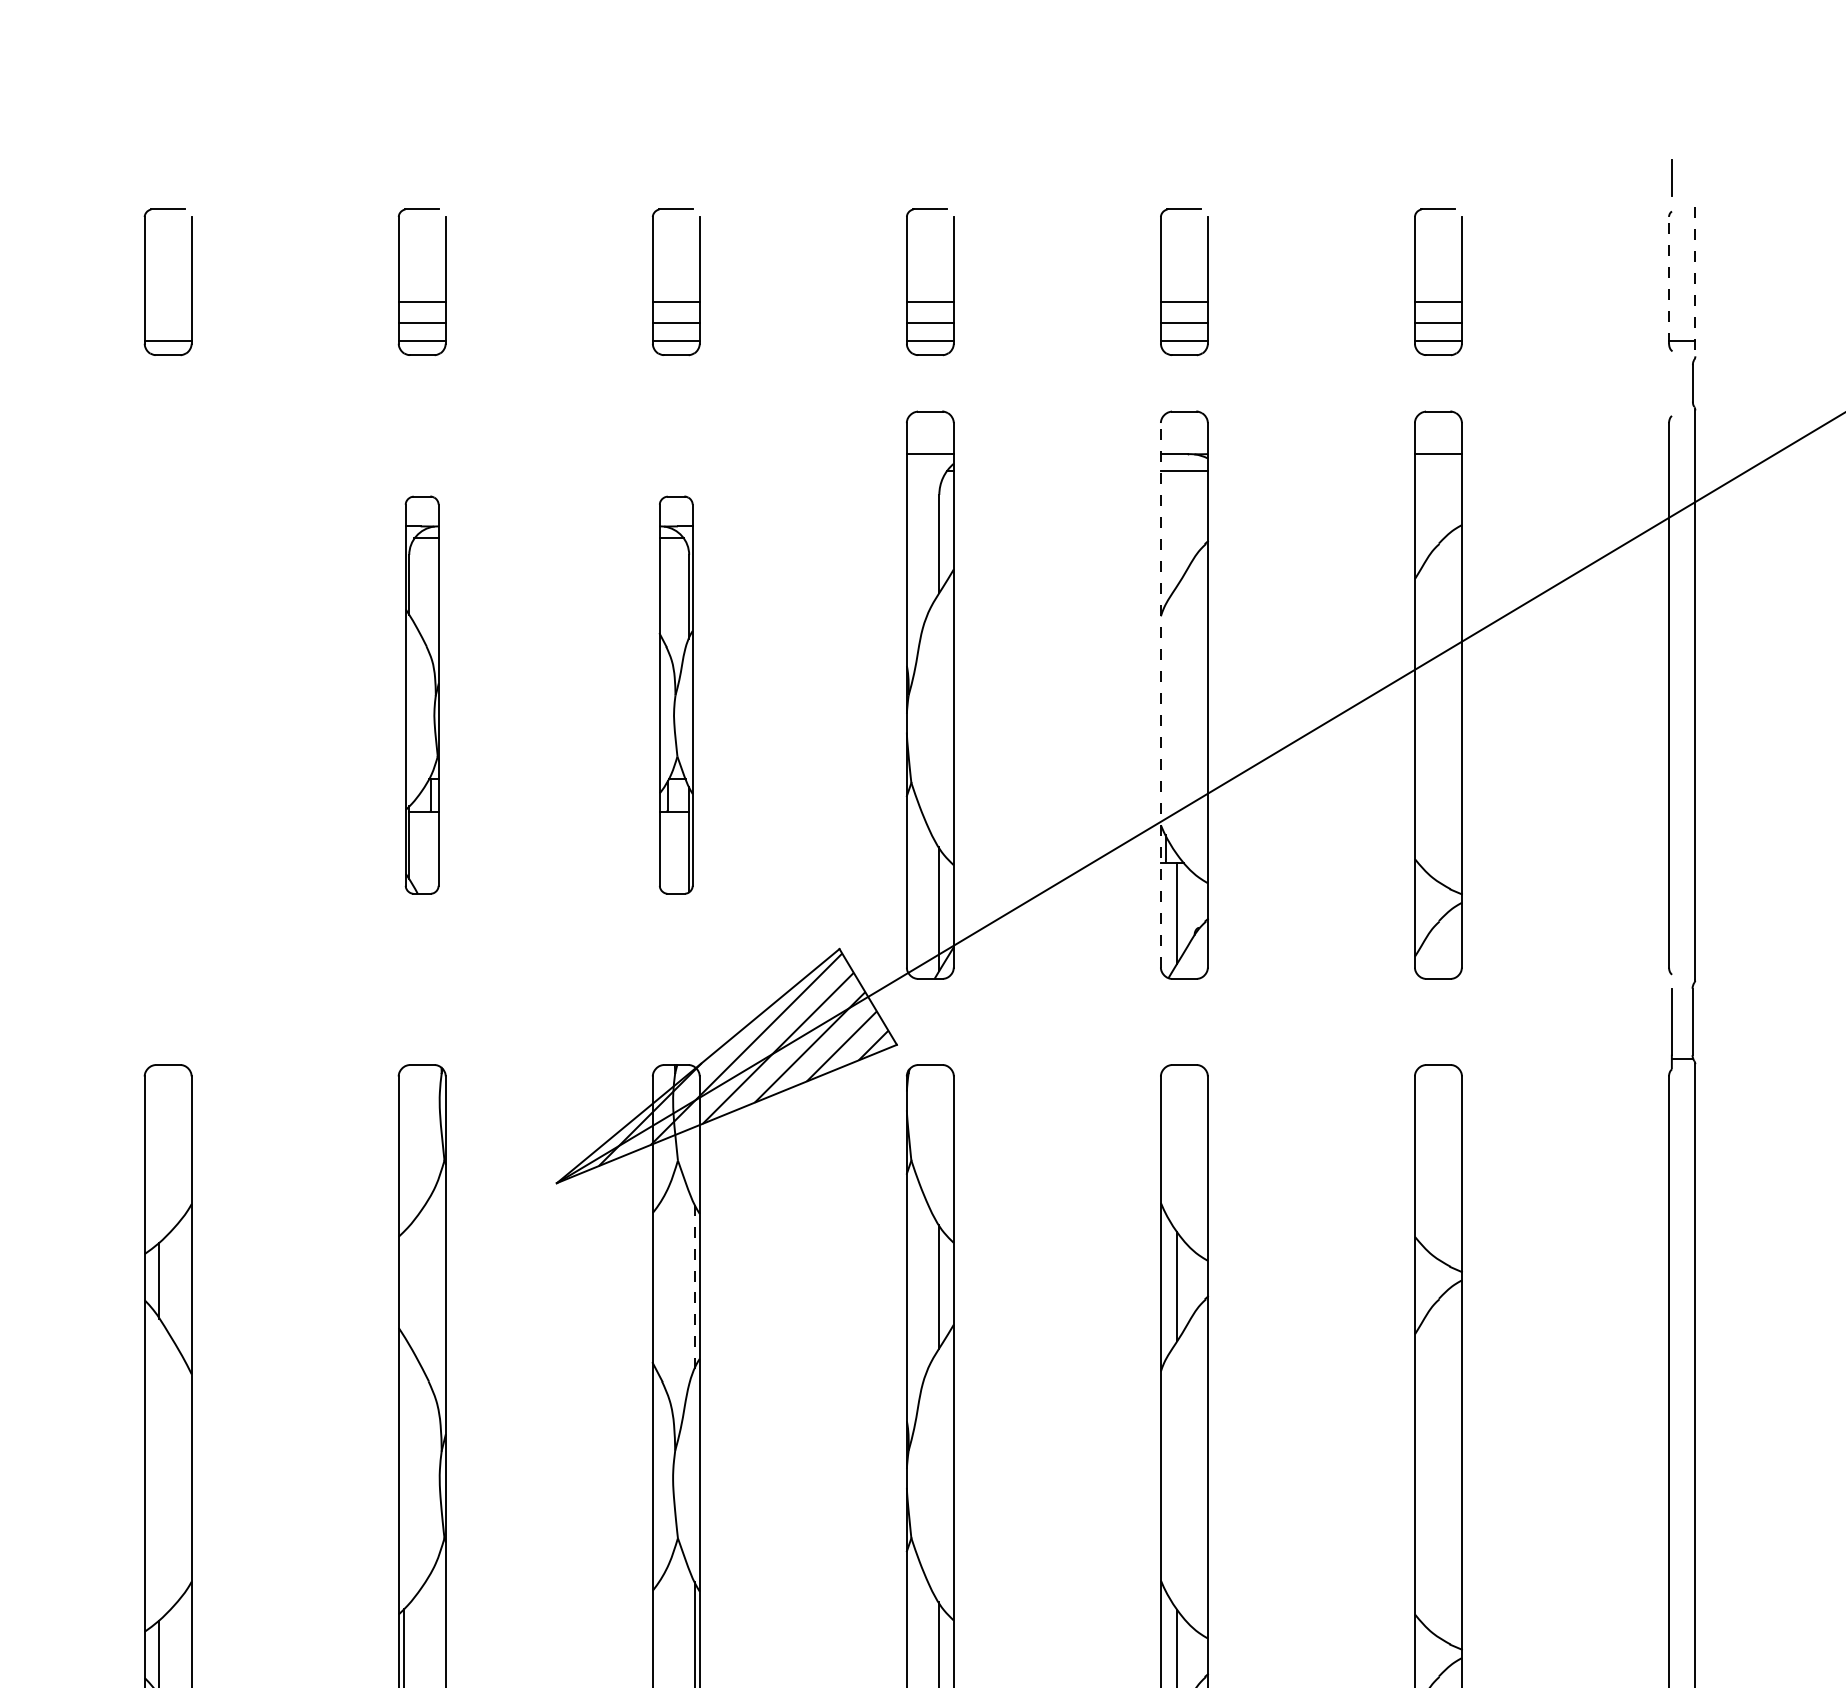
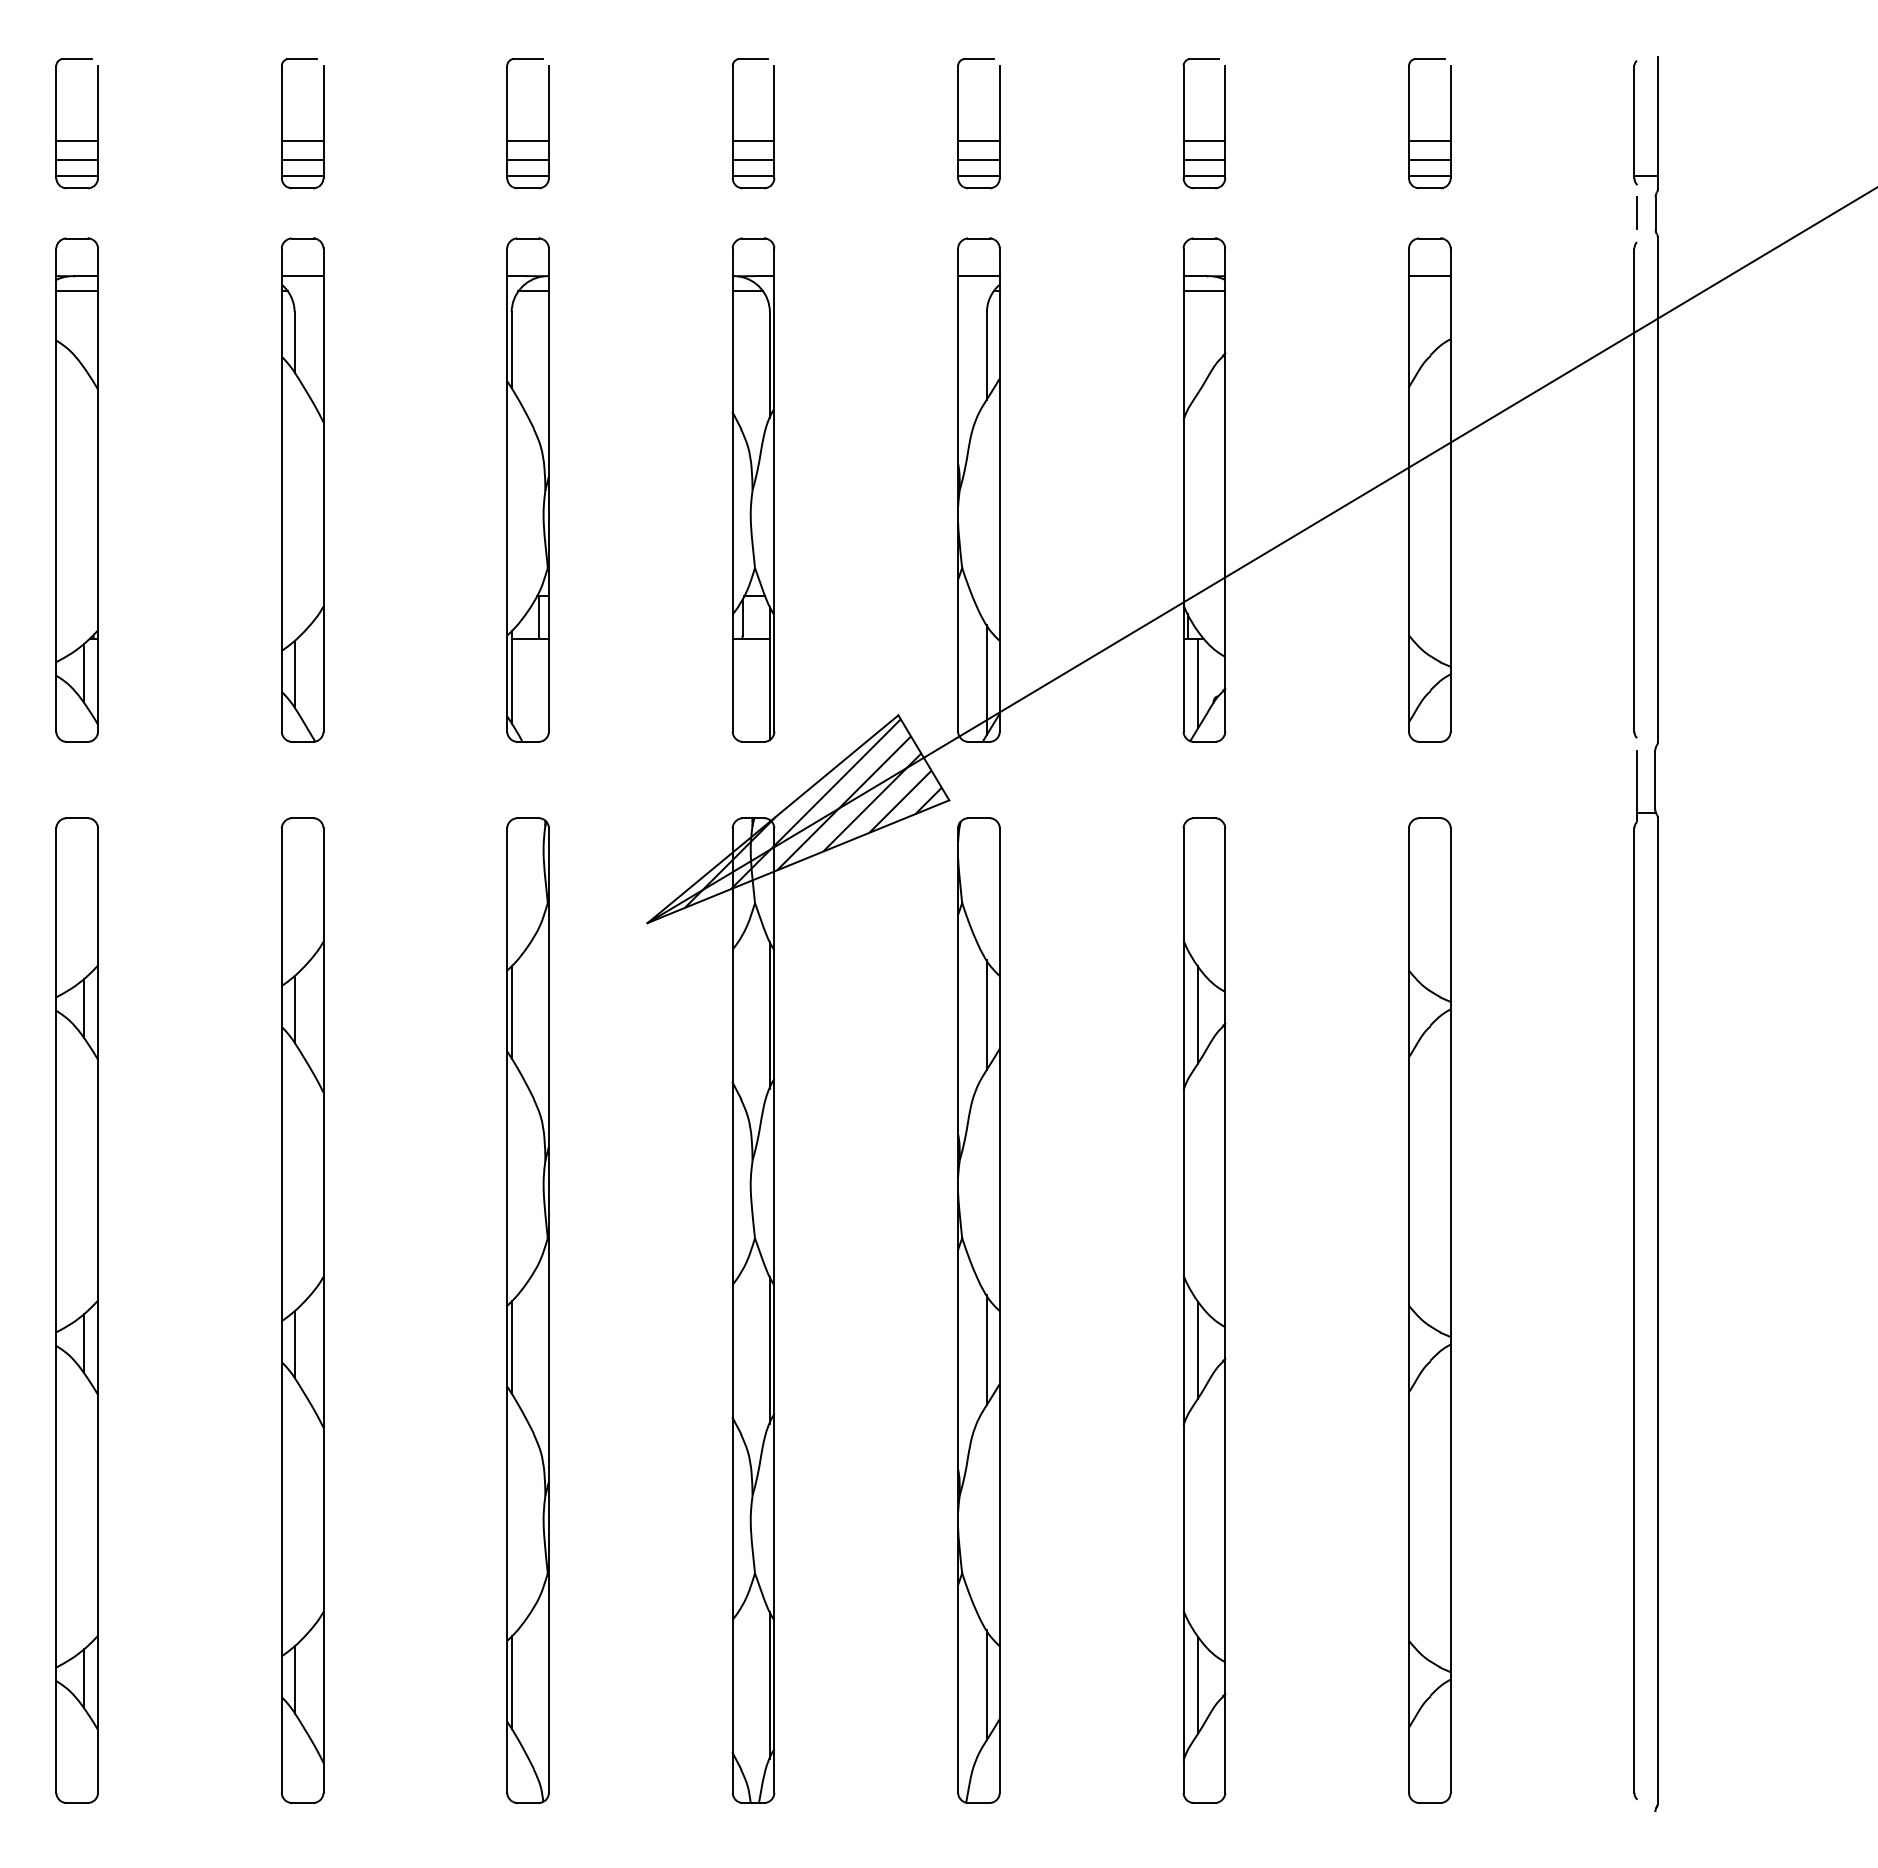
line: (1671, 177) -> (1636, 212), moved
line: (1669, 279) -> (1634, 121), dashed -> solid
line: (1694, 282) -> (1657, 123), dashed -> solid
line: (168, 302) -> (302, 141), added
line: (168, 322) -> (302, 159), added
part: (168, 694) -> (302, 489), added
part: (421, 694) -> (527, 489), size x1.43
part: (676, 694) -> (753, 489), size x1.43
line: (1160, 695) -> (1183, 490), dashed -> solid
line: (403, 1283) -> (511, 1012), added
line: (694, 1287) -> (769, 1015), dashed -> solid

